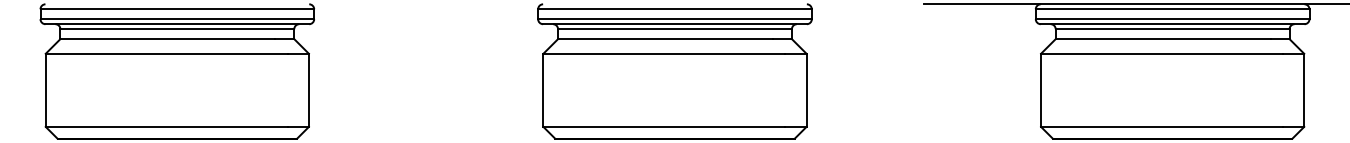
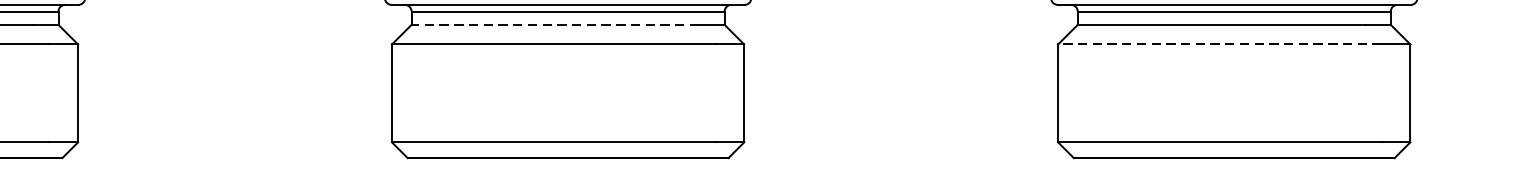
line: (664, 39) -> (554, 25), solid -> dashed
line: (1161, 53) -> (1219, 44), solid -> dashed

